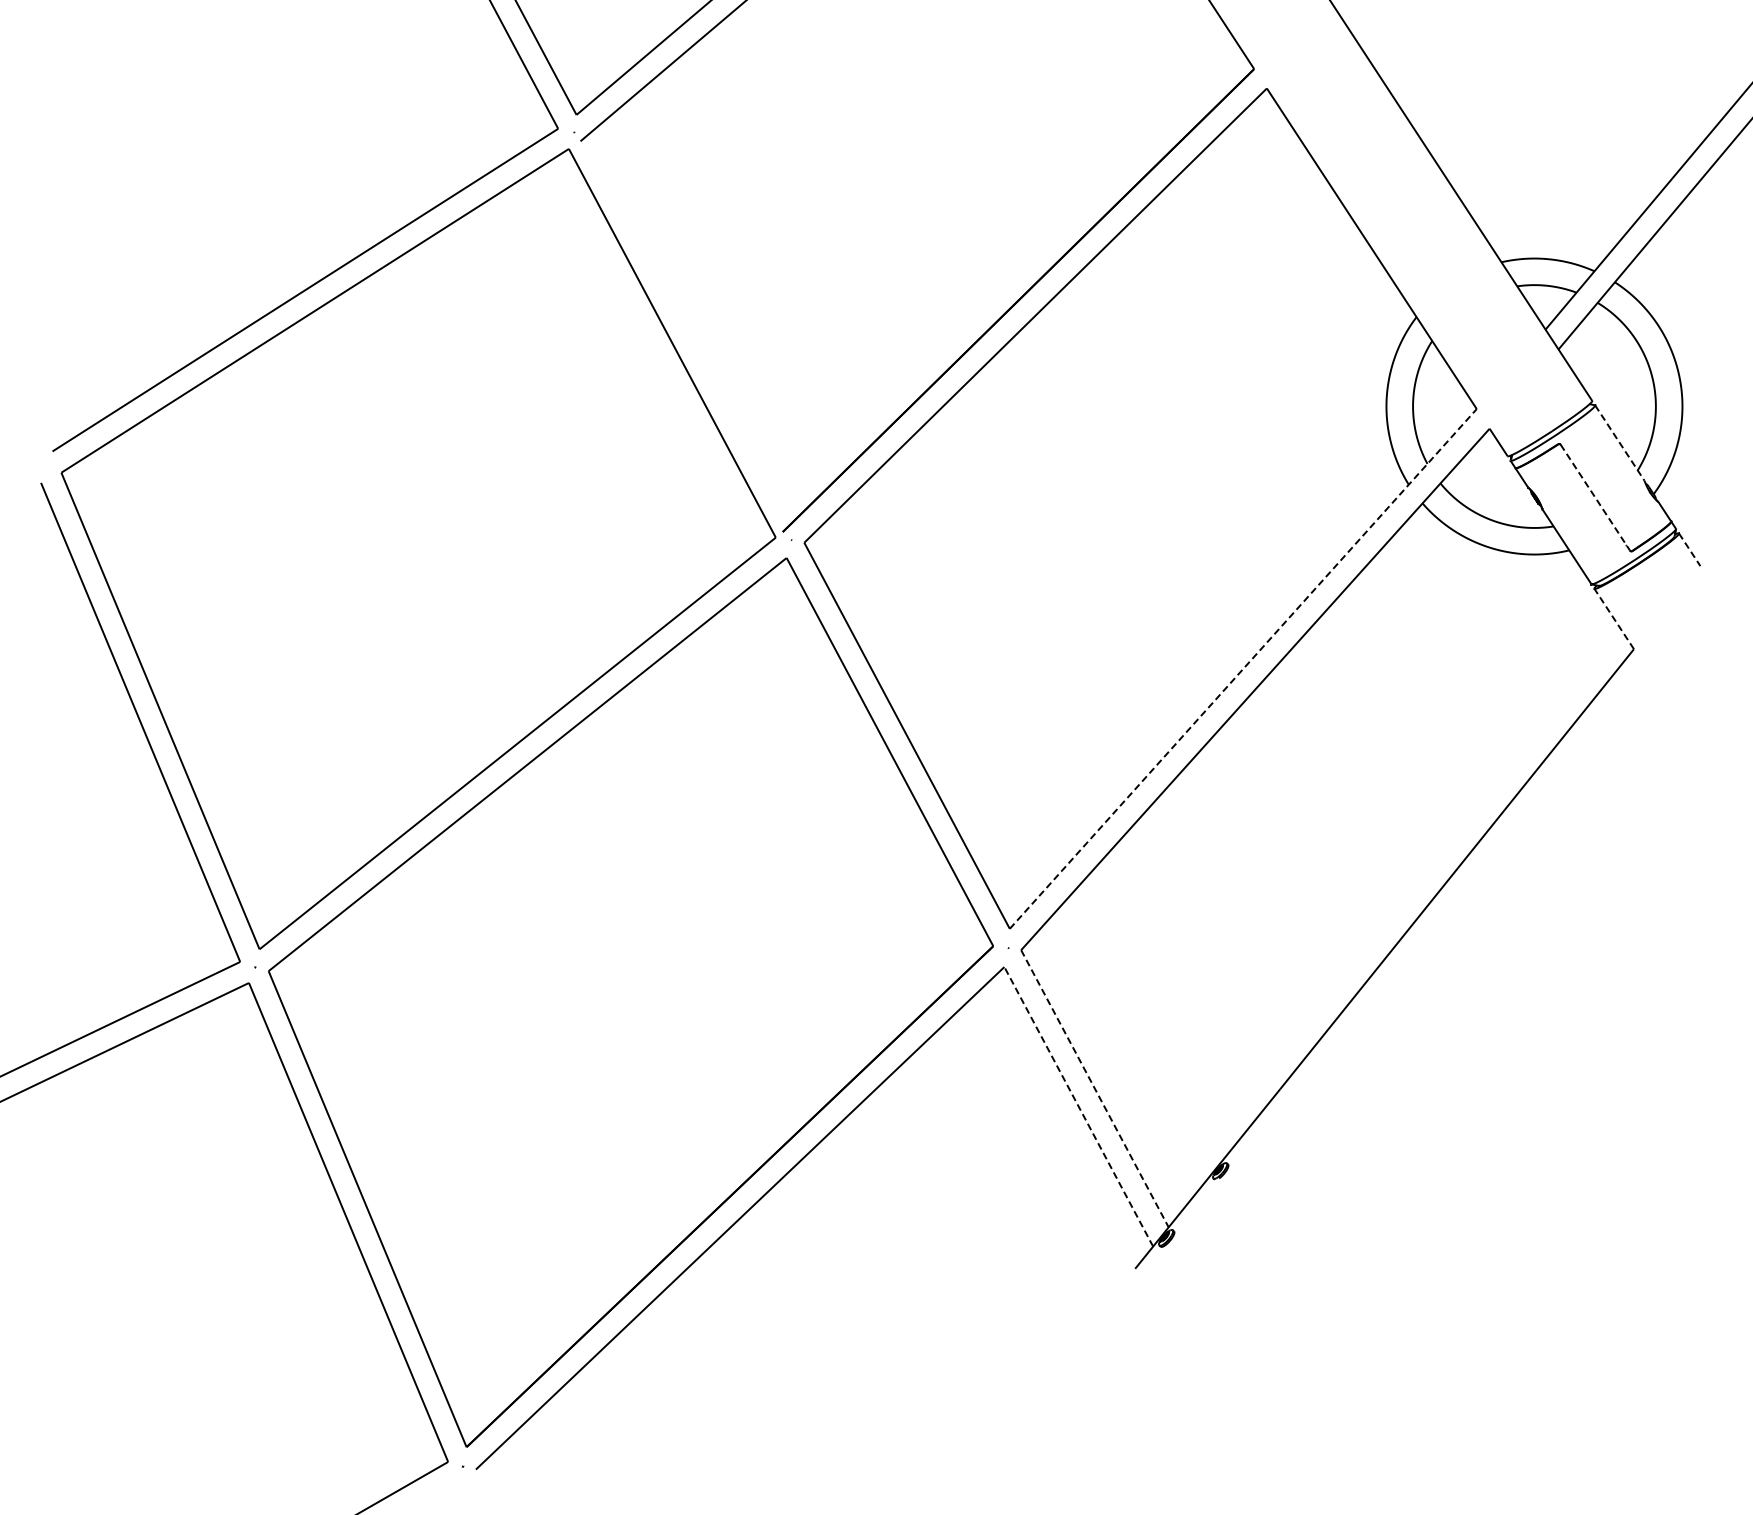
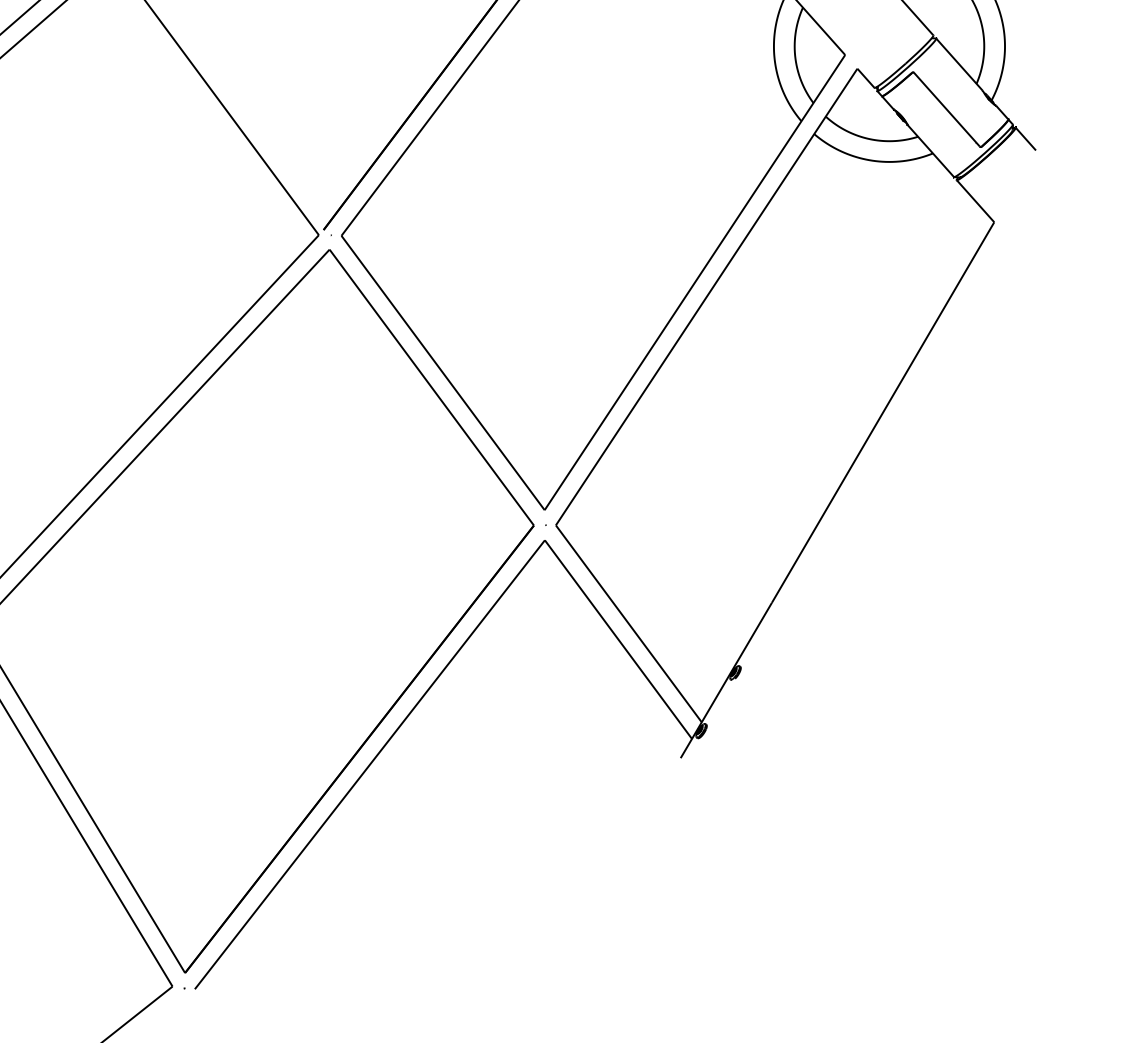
line: (1619, 442) -> (959, 64), dashed -> solid
line: (1595, 497) -> (947, 109), dashed -> solid
line: (1689, 549) -> (1025, 138), dashed -> solid
line: (1613, 618) -> (974, 200), dashed -> solid
line: (1243, 668) -> (695, 282), dashed -> solid
line: (1094, 1088) -> (628, 623), dashed -> solid
line: (1078, 1106) -> (618, 639), dashed -> solid

